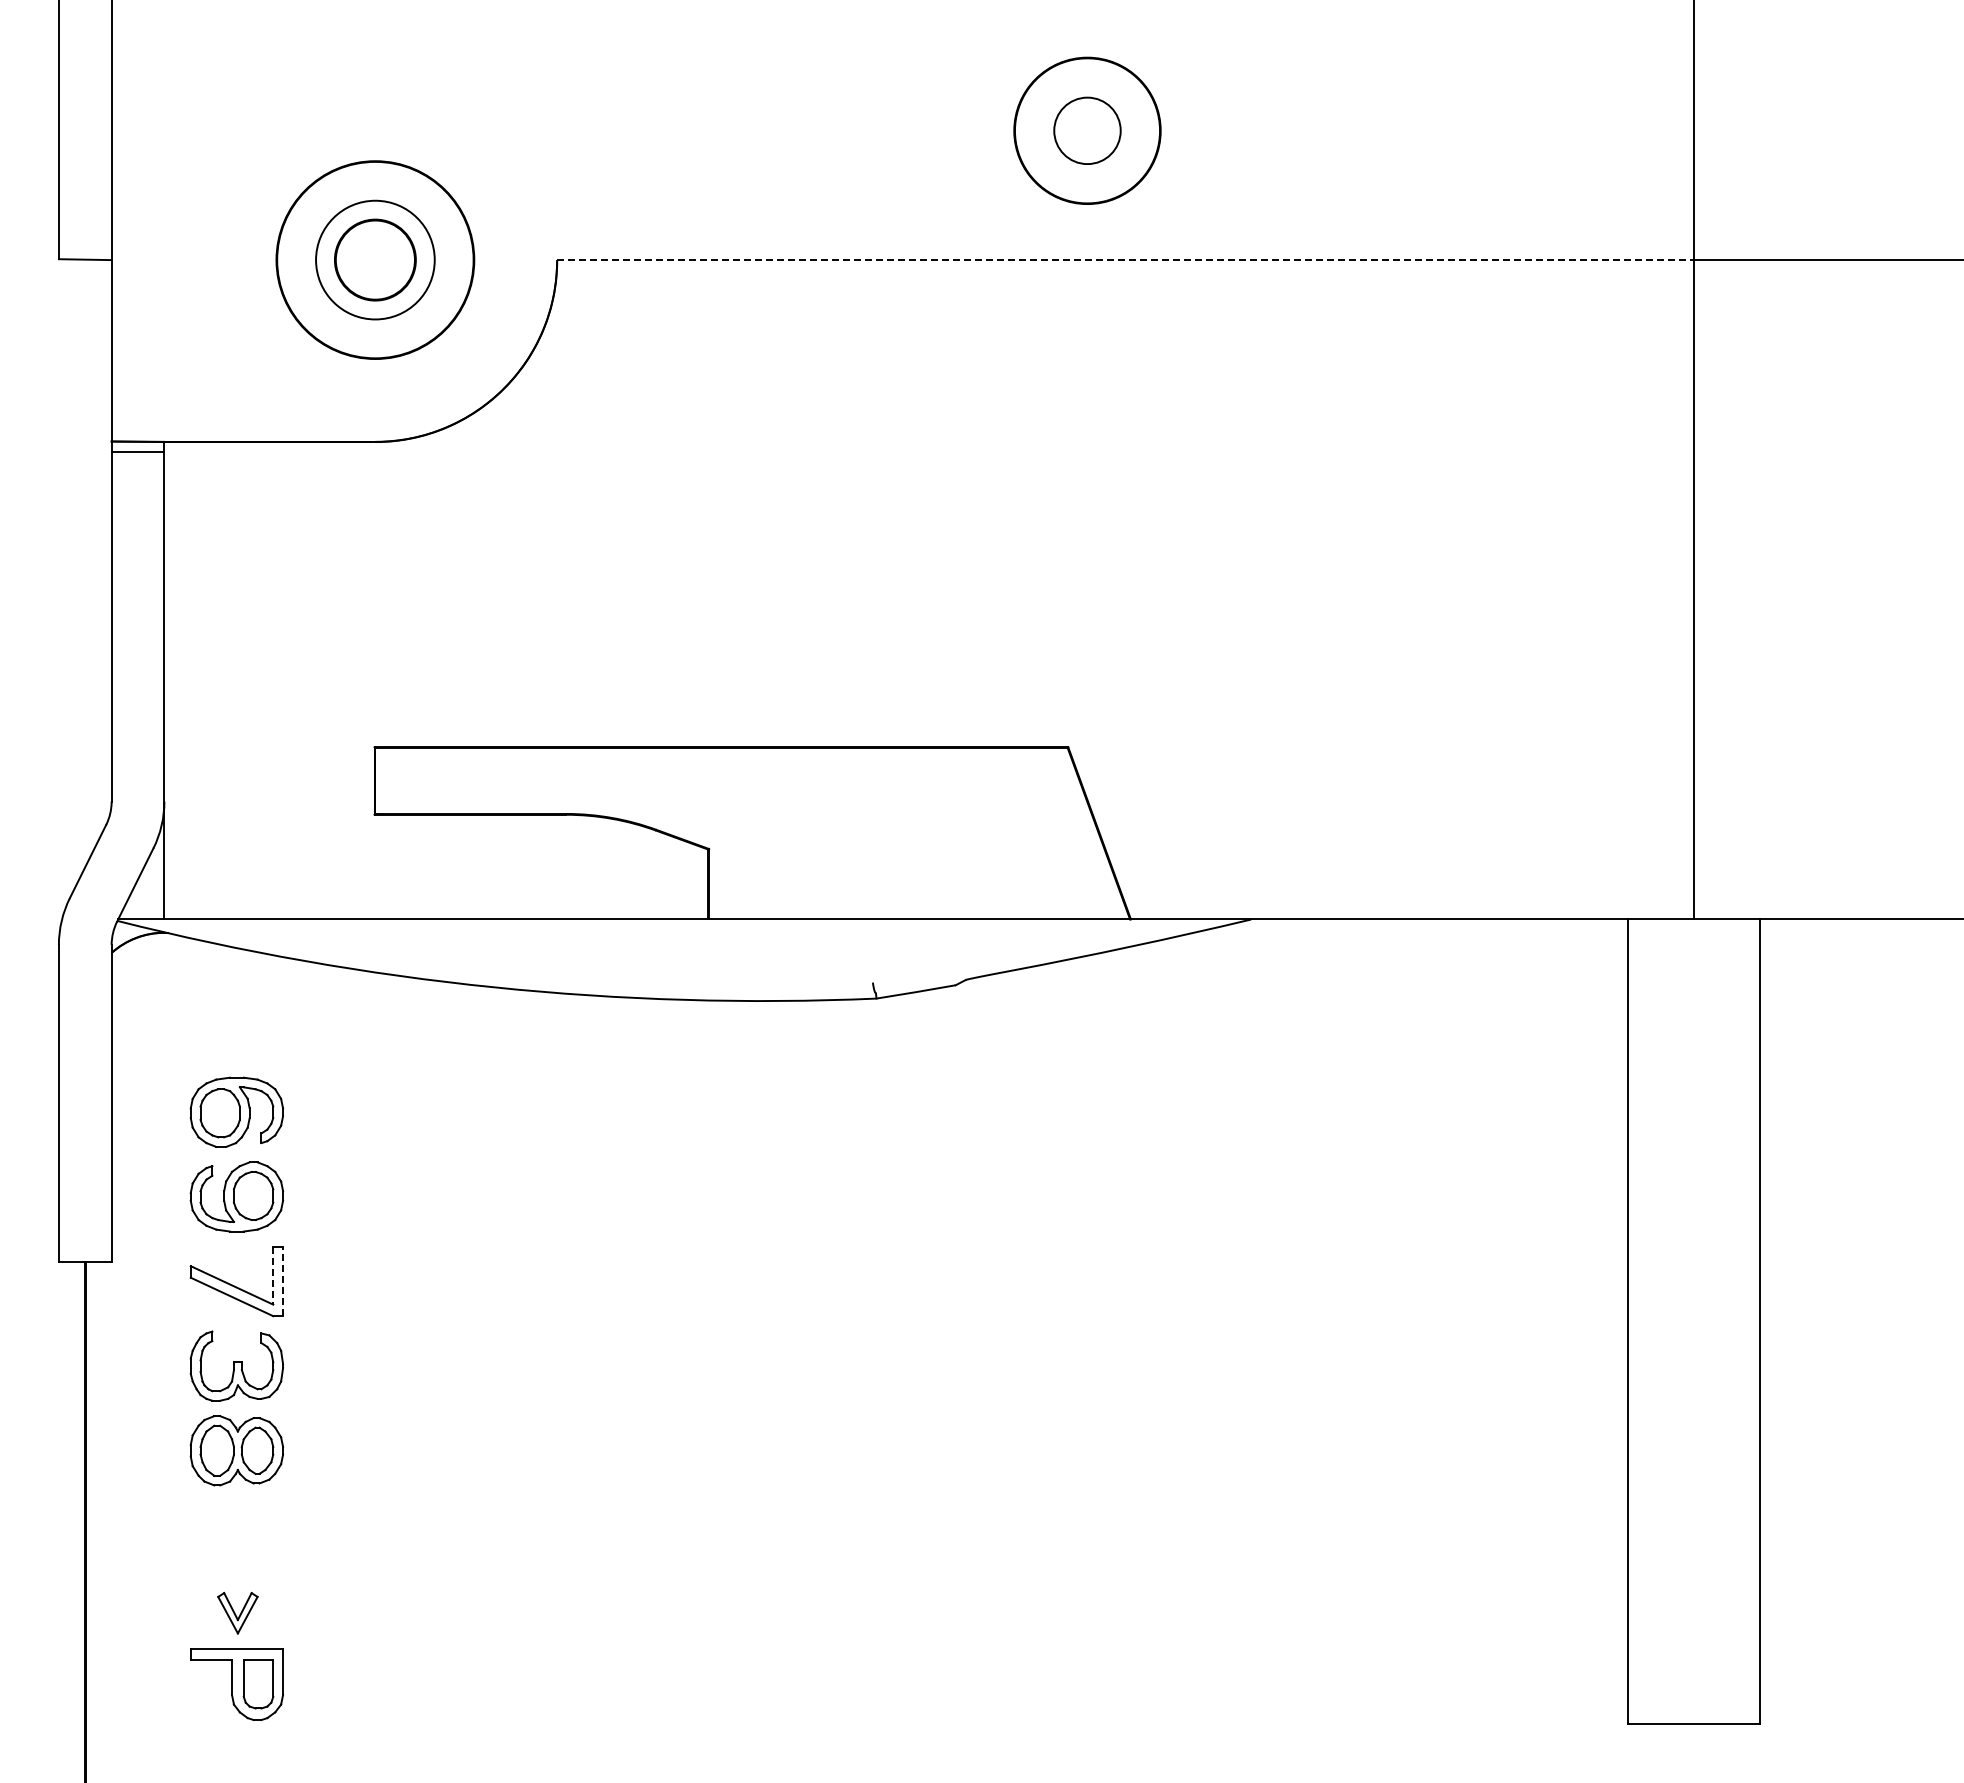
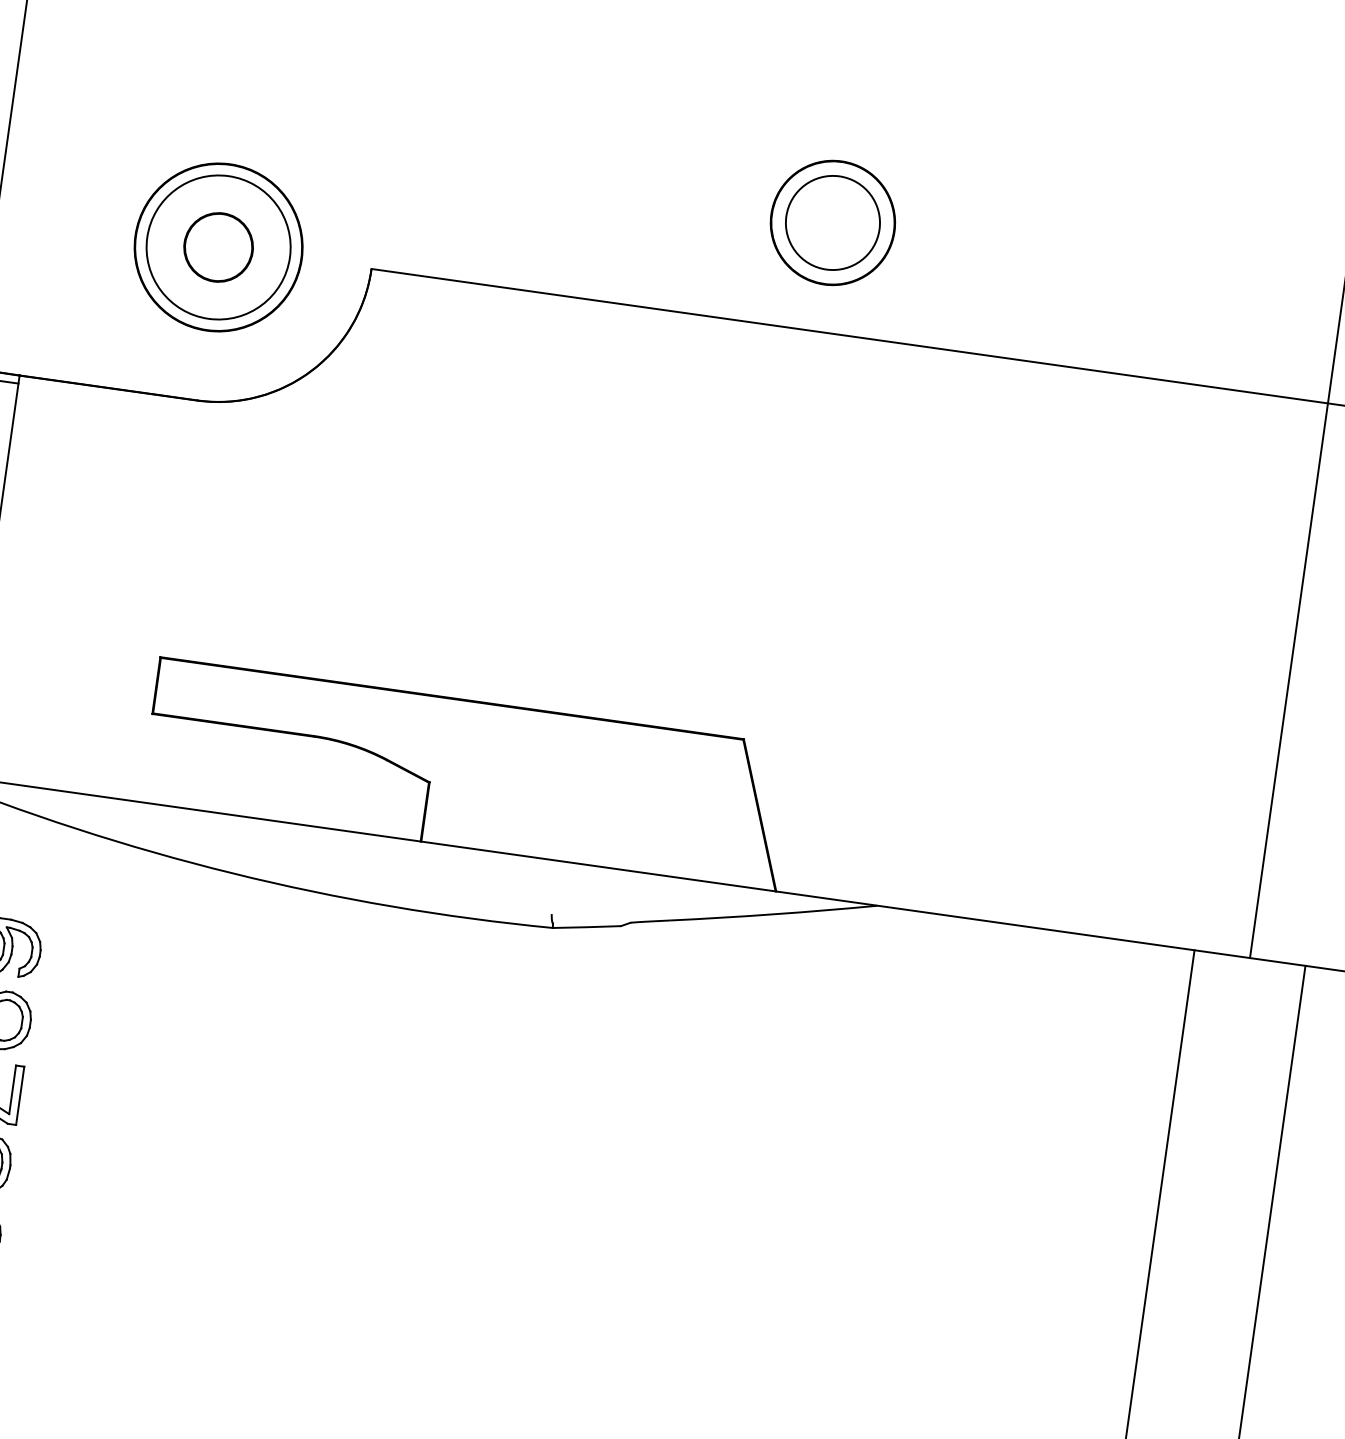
circle: (1087, 130) -> (833, 222), size x1.67
circle: (375, 259) -> (218, 246), size x1.43
line: (1126, 260) -> (850, 336), dashed -> solid
line: (273, 1275) -> (12, 1089), dashed -> solid
line: (283, 1281) -> (20, 1095), dashed -> solid

